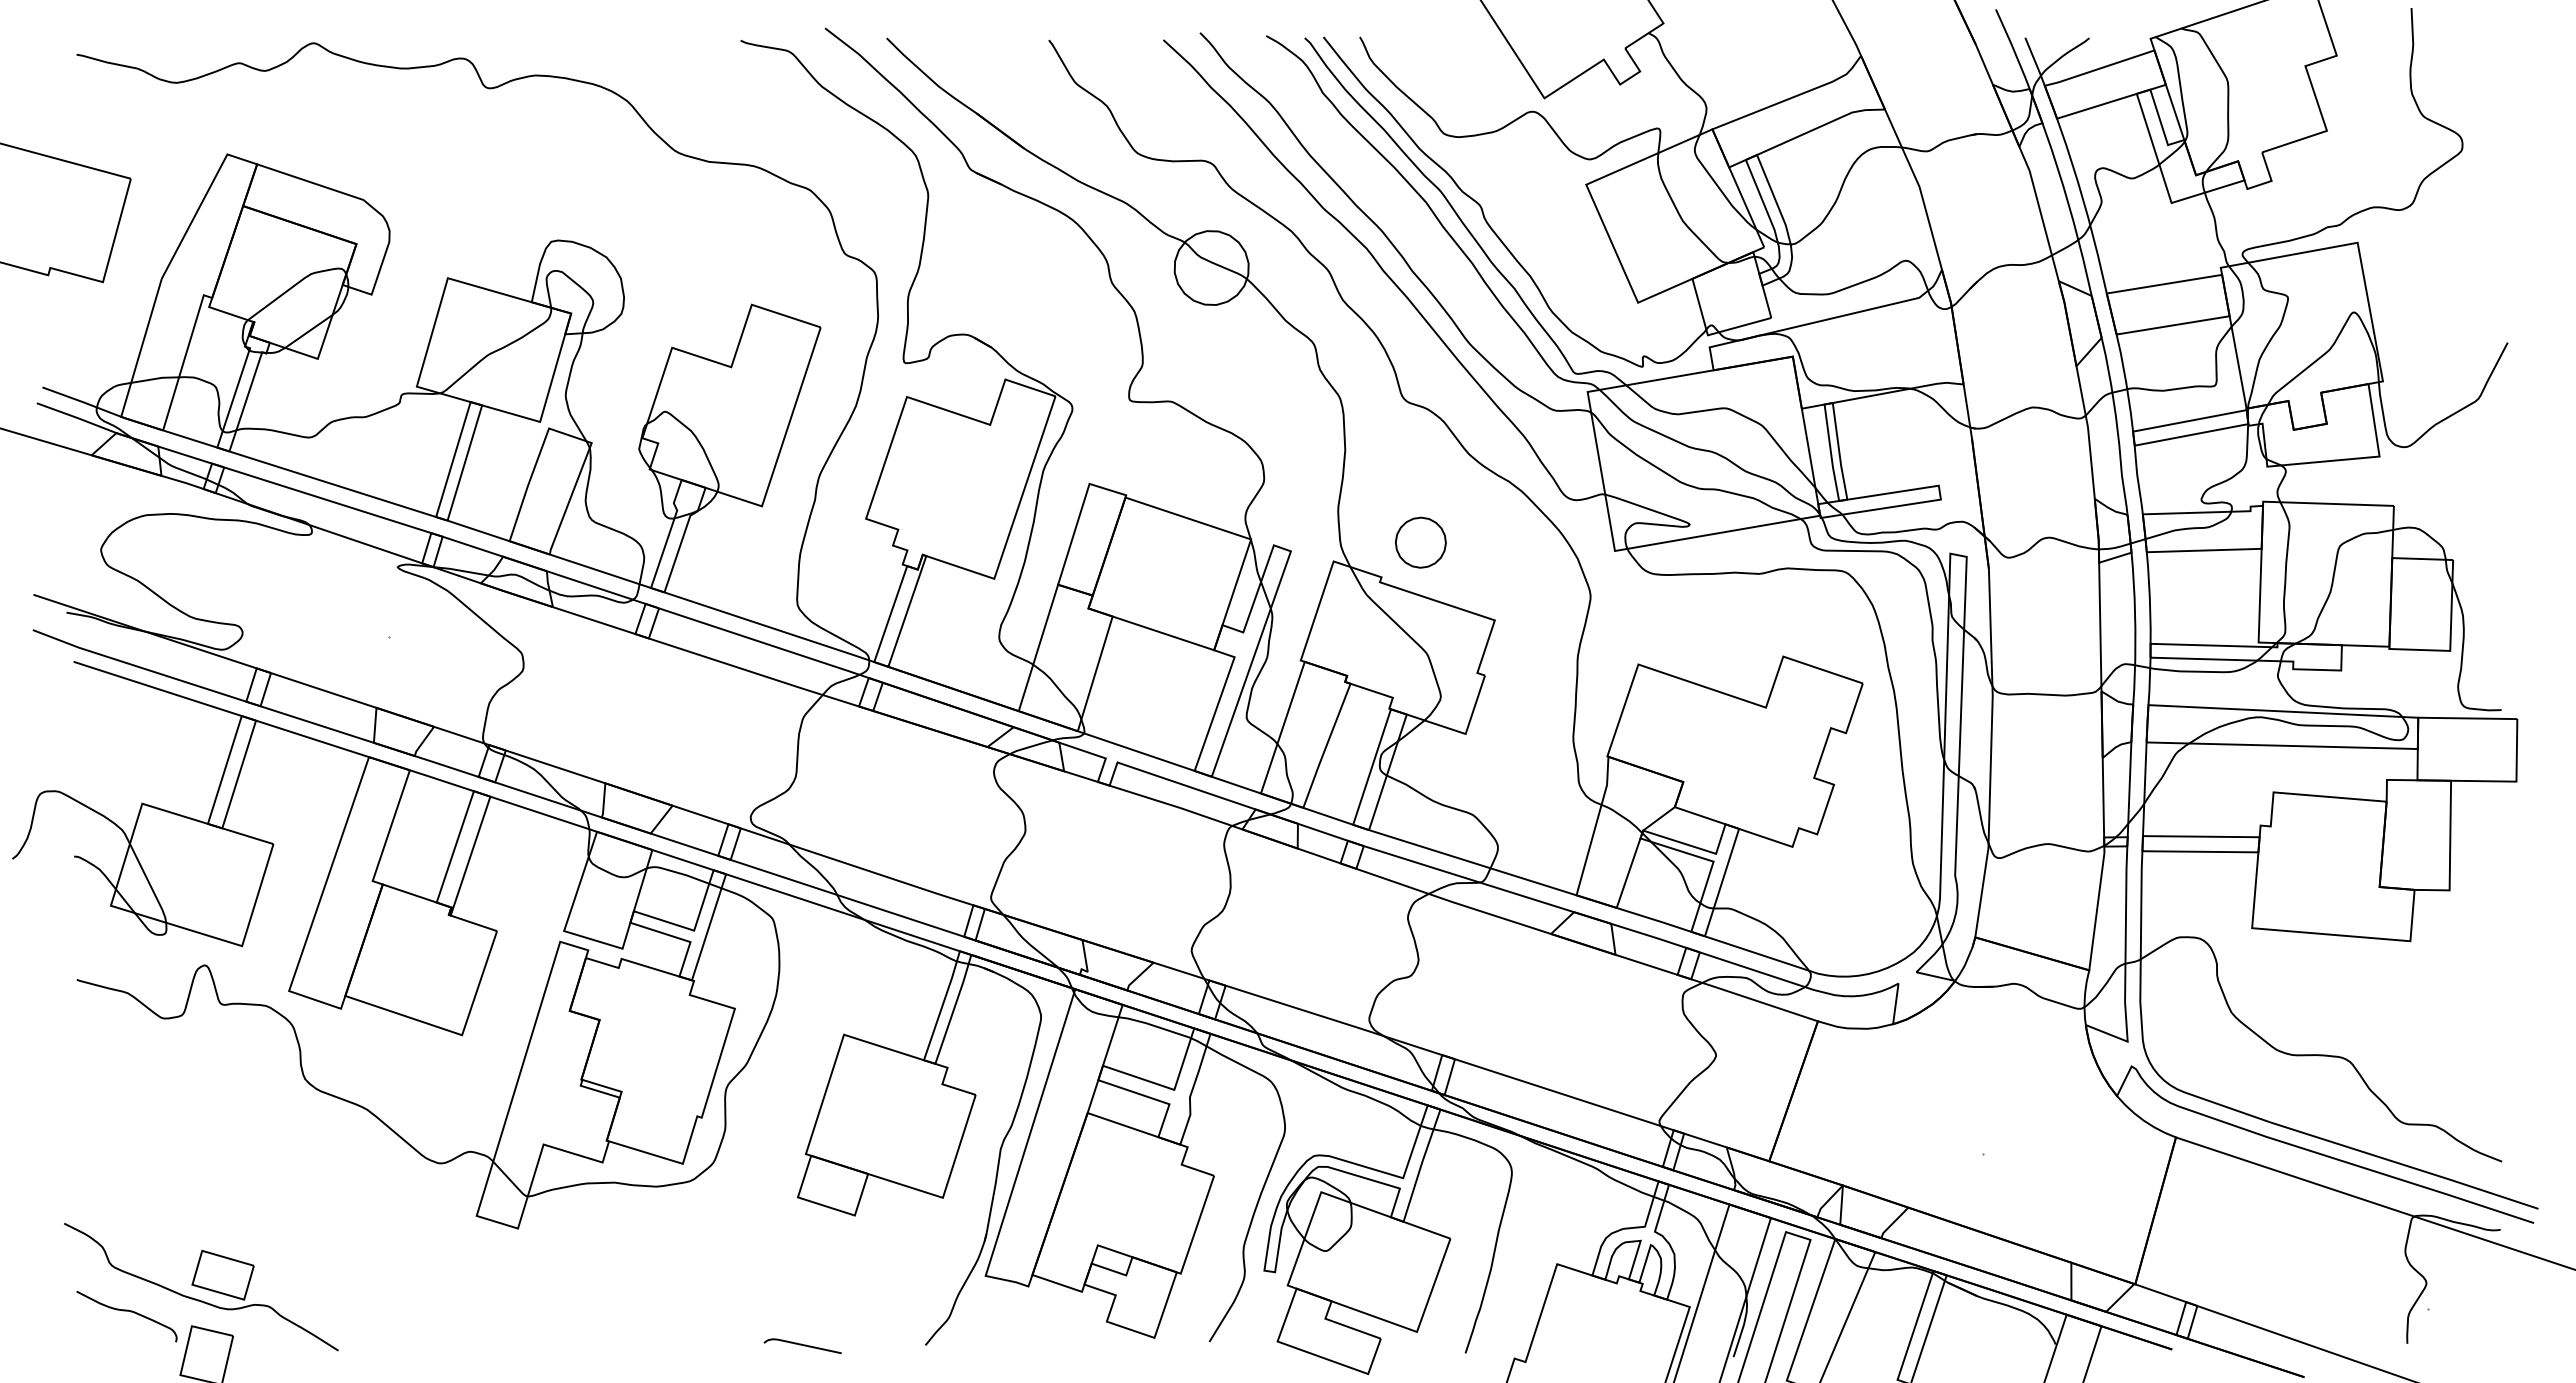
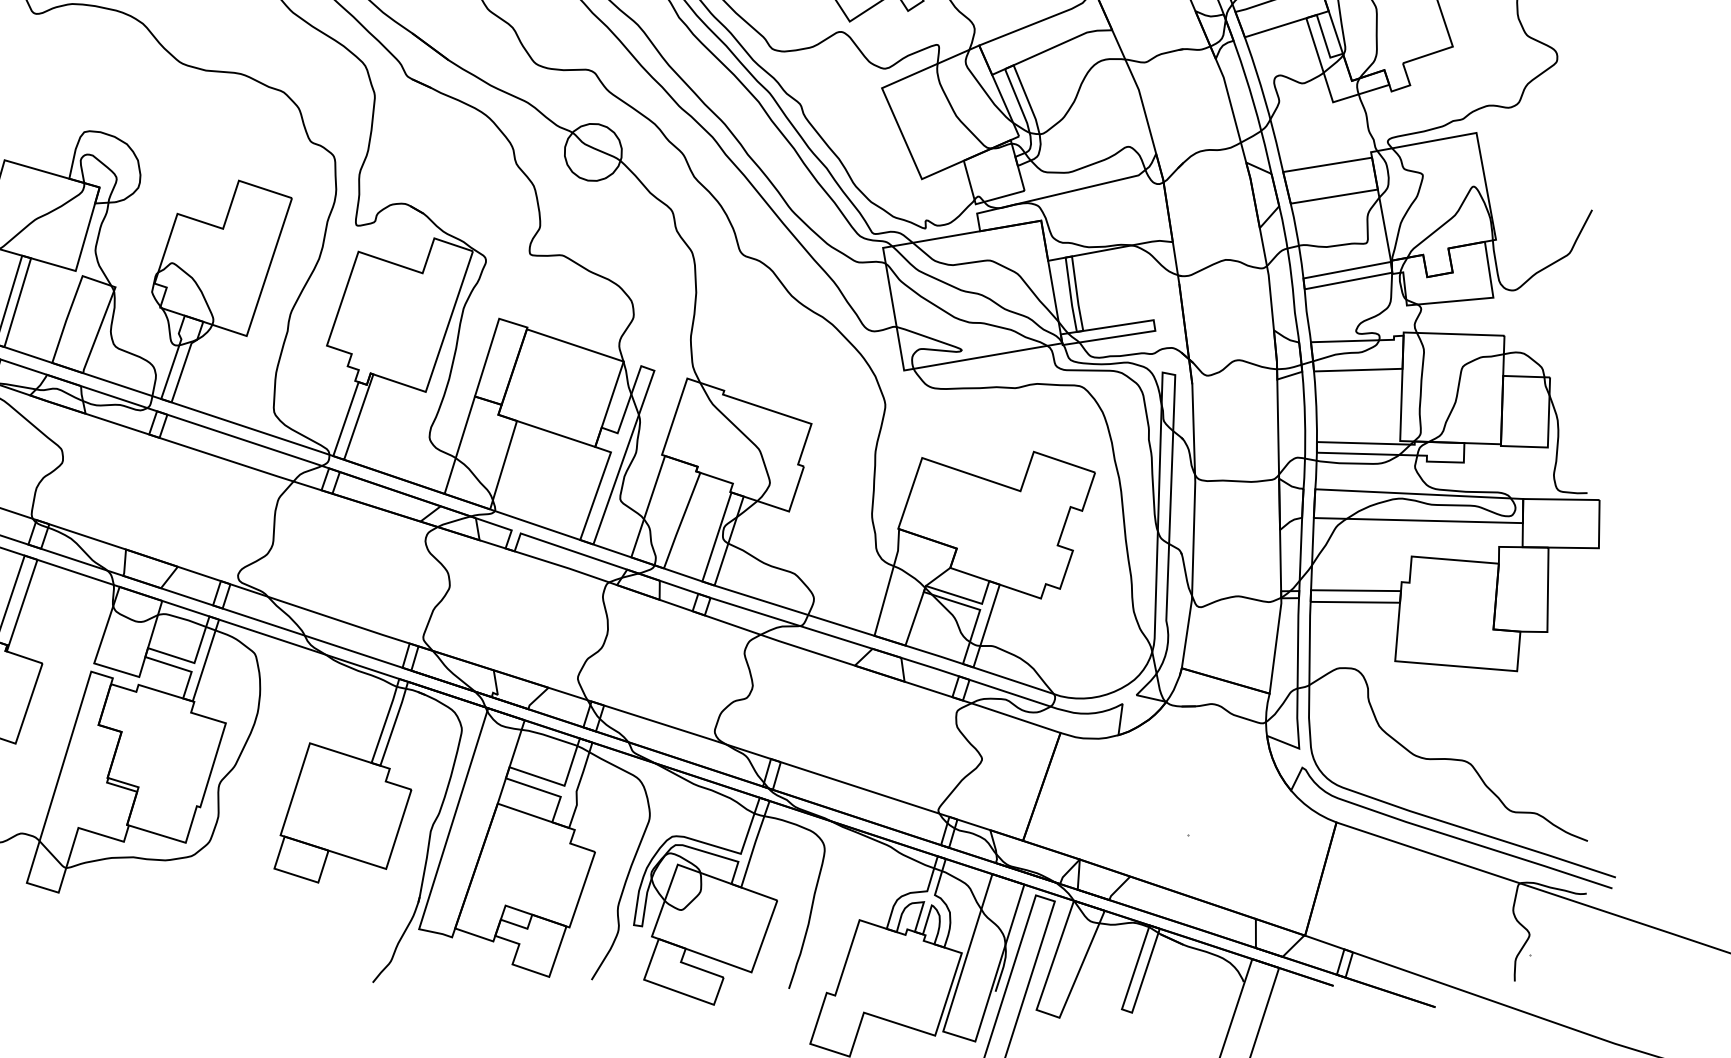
part: (1420, 542) -> (754, 363), removed
curve: (802, 1345) -> (277, 982), removed

